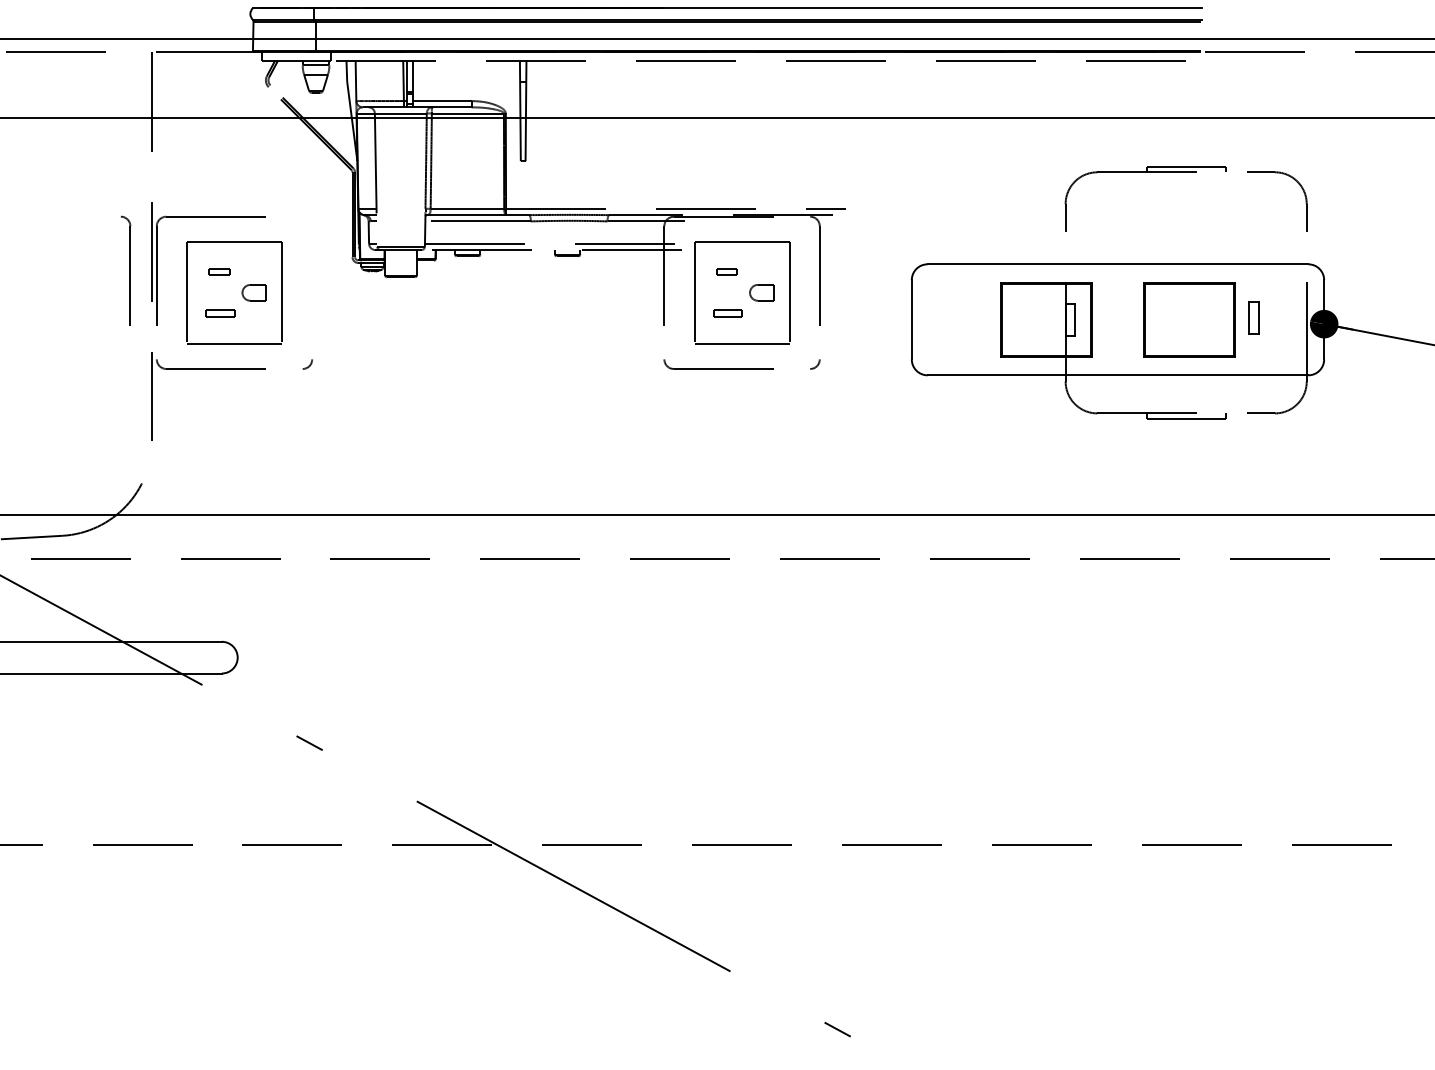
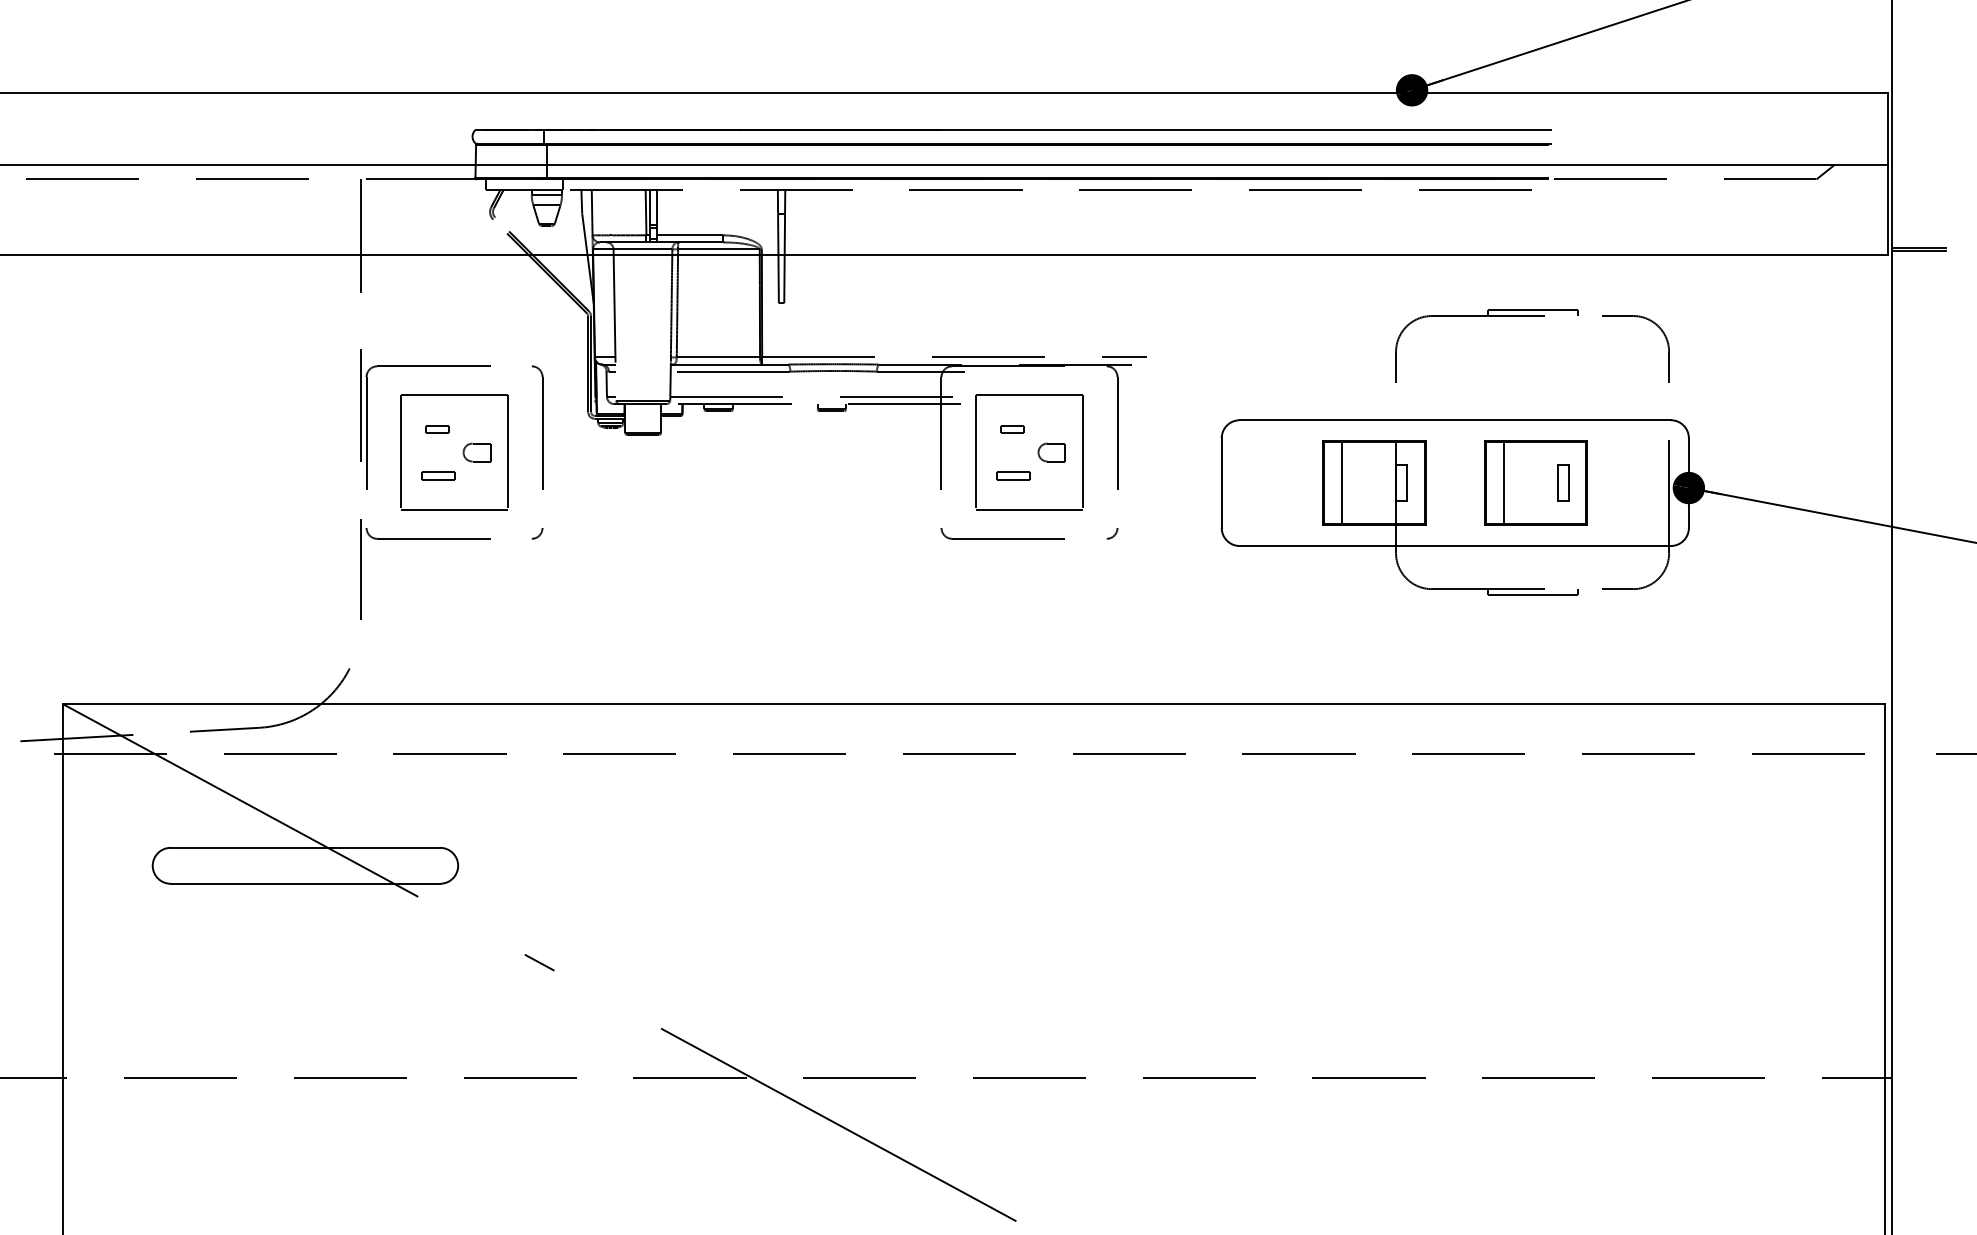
part: (125, 270) -> (537, 427), moved
part: (1254, 317) -> (1563, 482), moved
line: (1018, 319) -> (1342, 482), added
line: (1160, 319) -> (1503, 482), added

